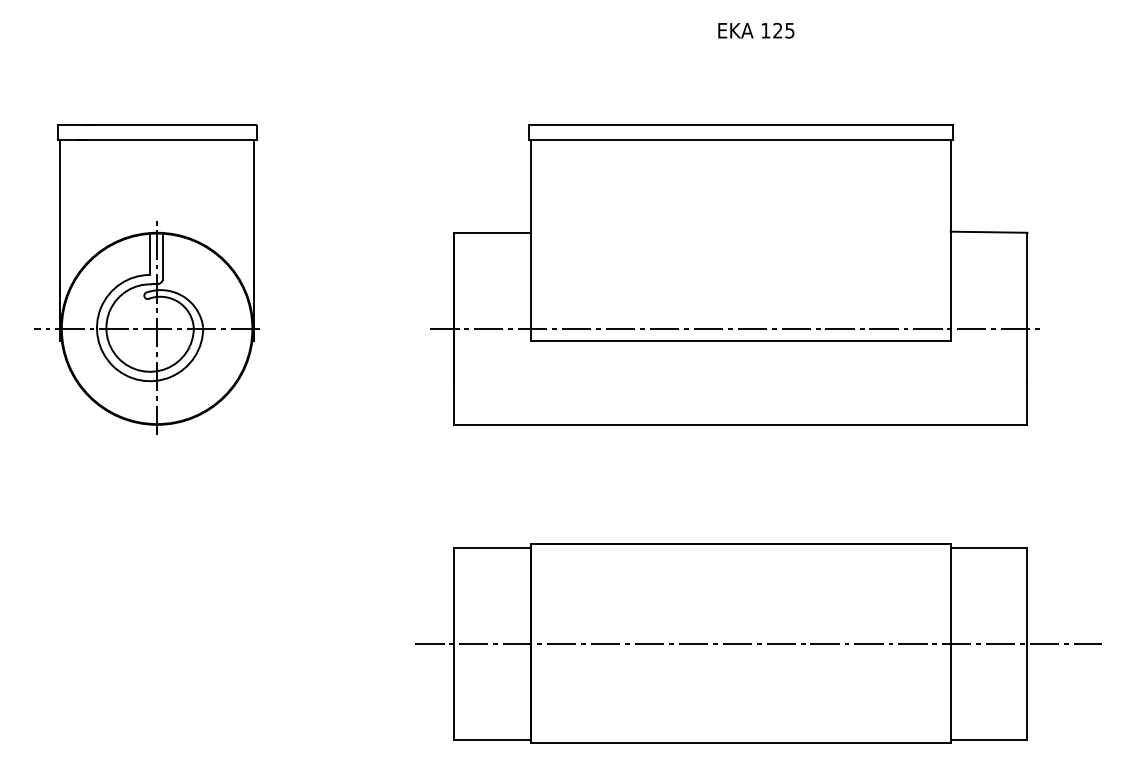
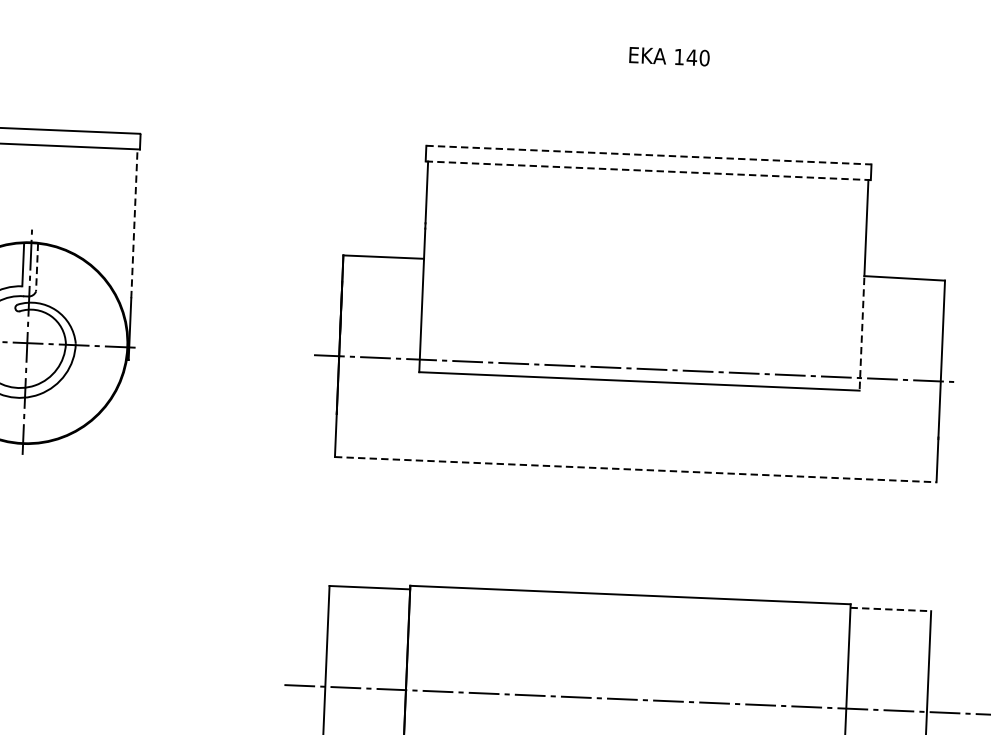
text: (783, 30) -> (697, 57), 125 -> 140
line: (741, 125) -> (649, 155), solid -> dashed
line: (741, 140) -> (648, 171), solid -> dashed
line: (254, 211) -> (134, 224), solid -> dashed
line: (163, 256) -> (37, 267), solid -> dashed
line: (950, 287) -> (861, 334), solid -> dashed
line: (740, 424) -> (635, 469), solid -> dashed
line: (989, 547) -> (891, 609), solid -> dashed

